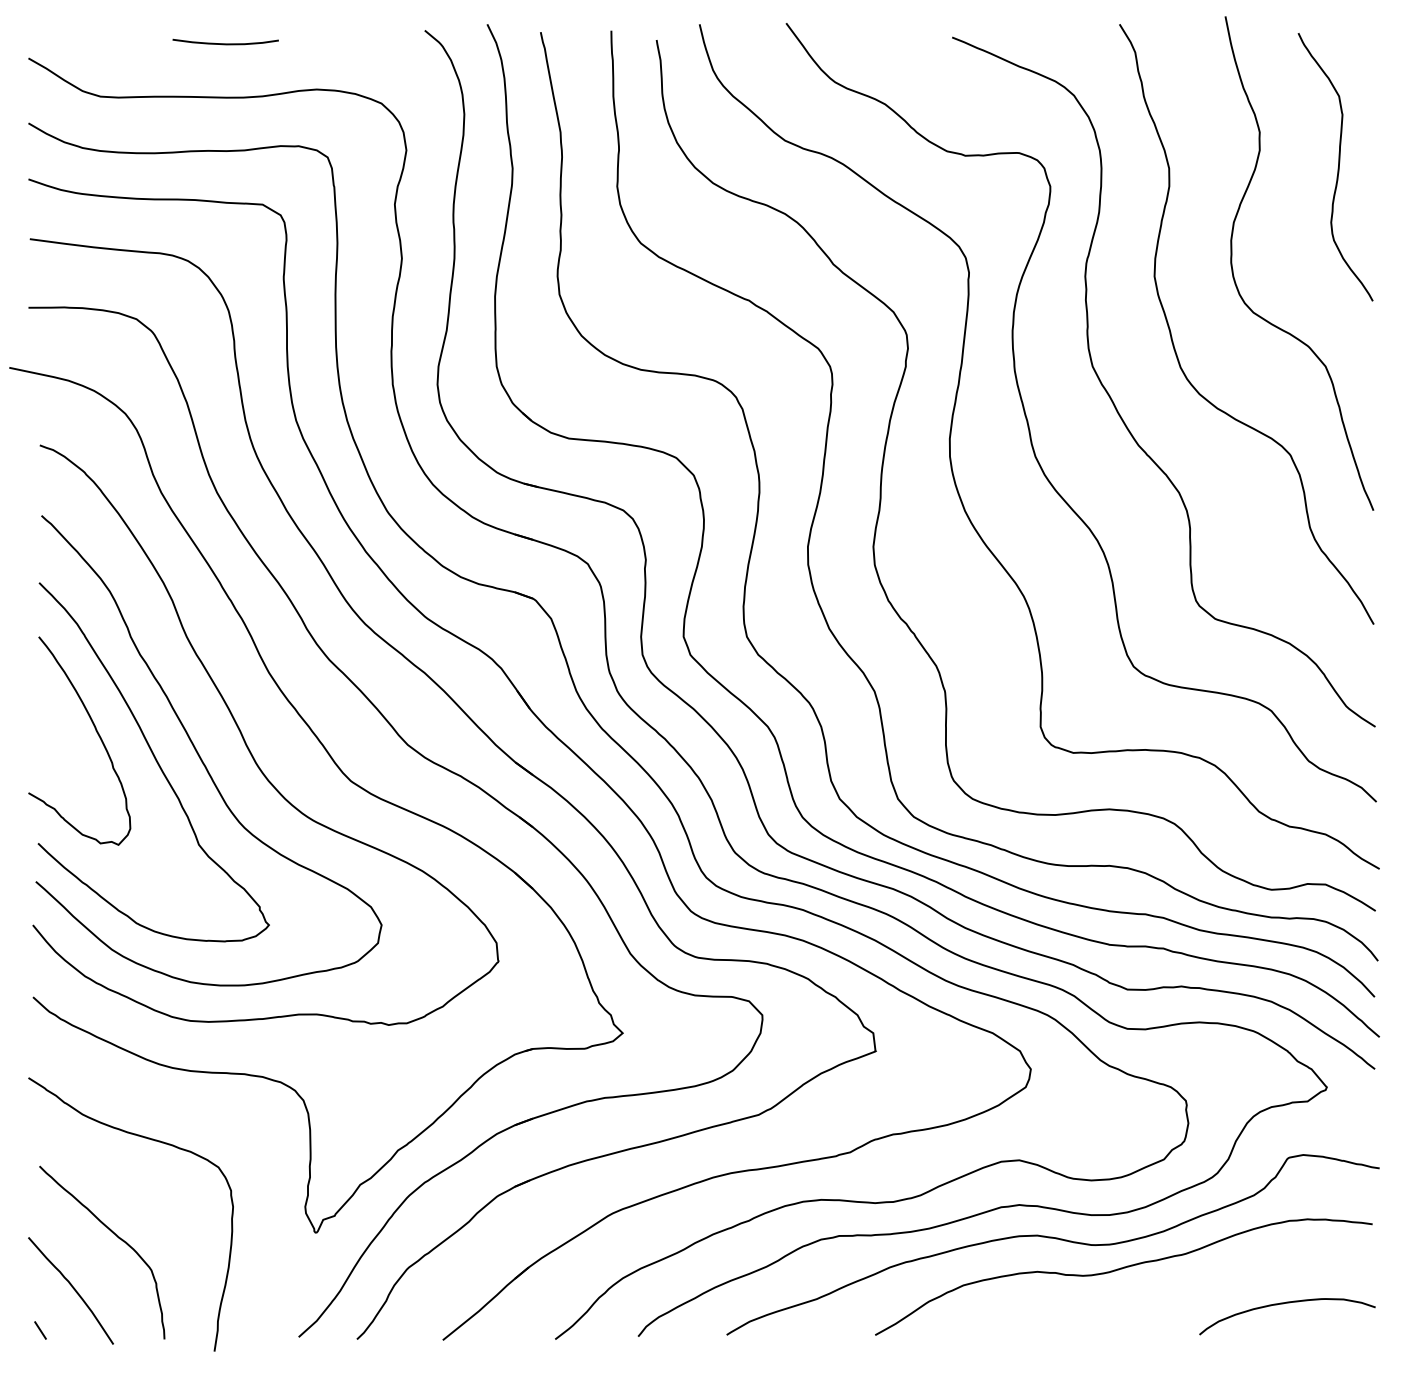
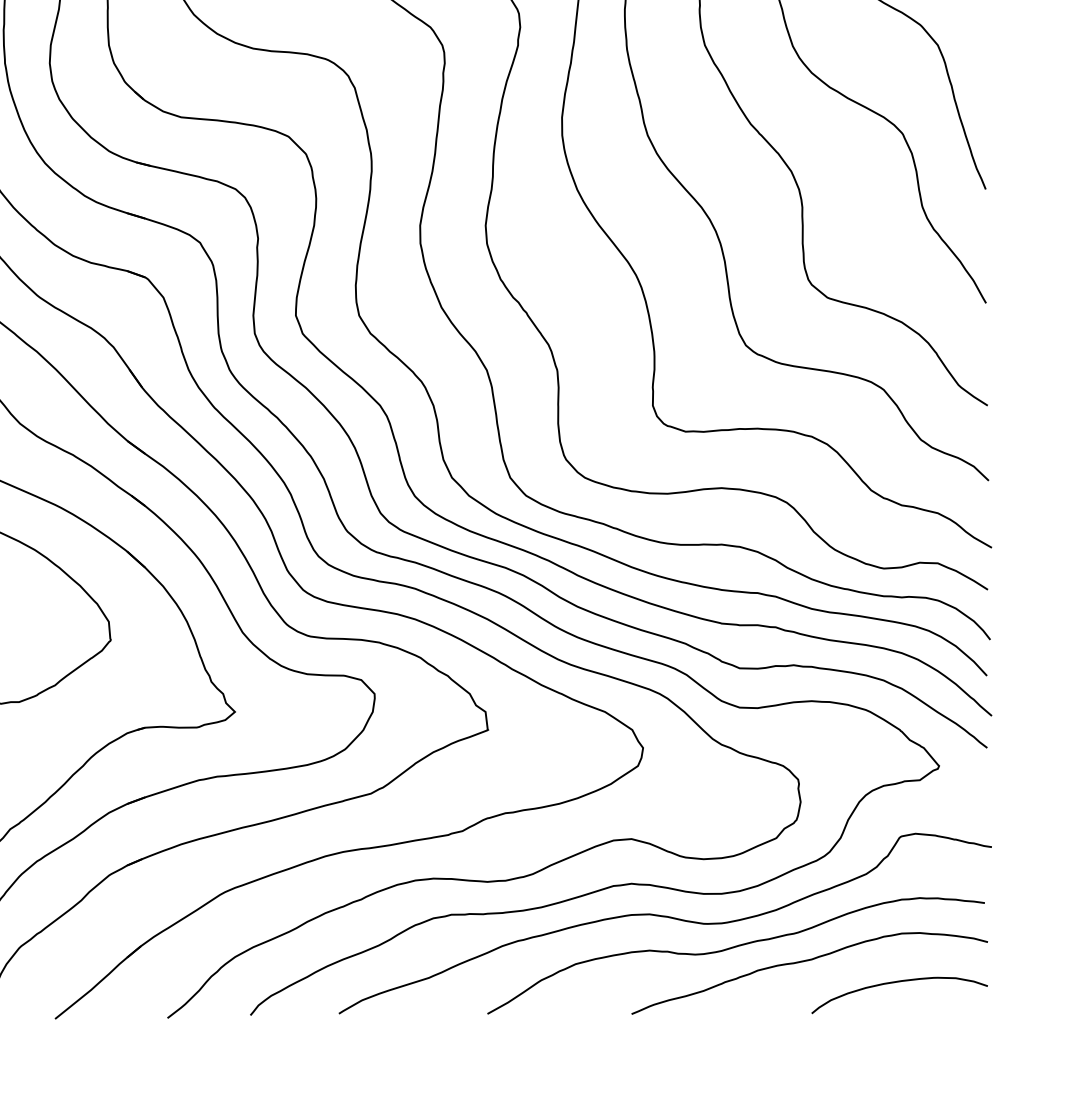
curve: (1197, 1282) -> (809, 961), added

